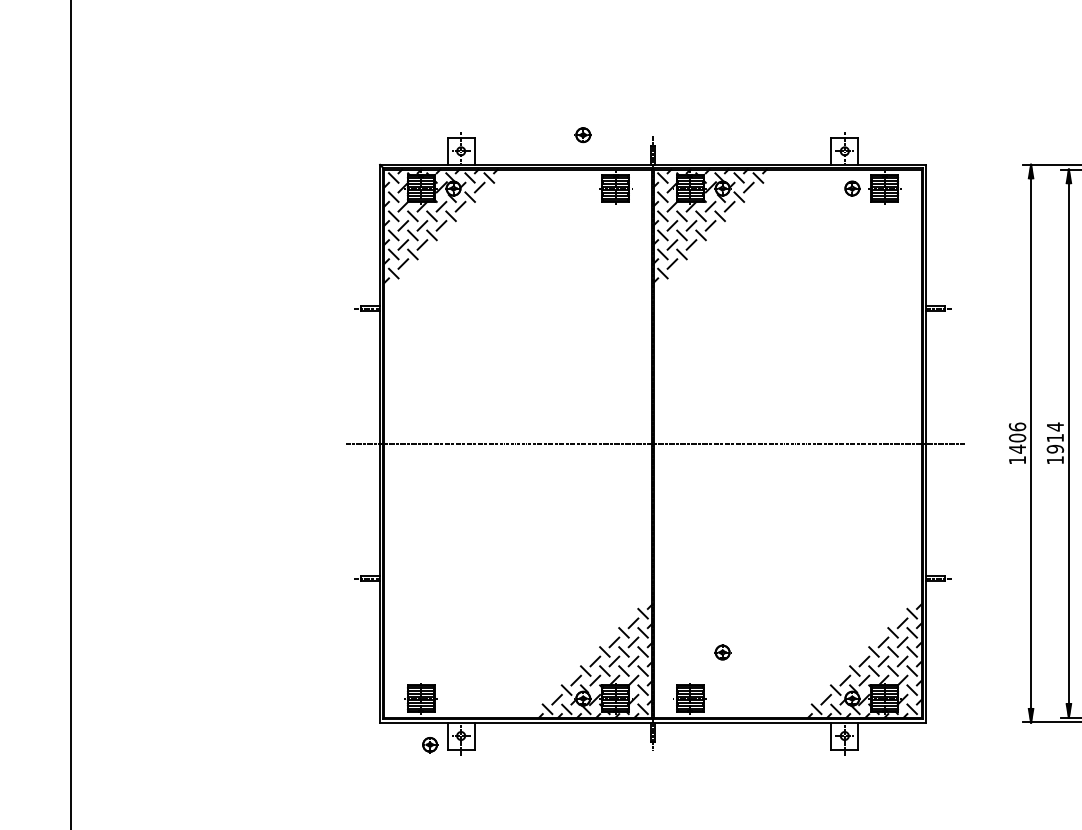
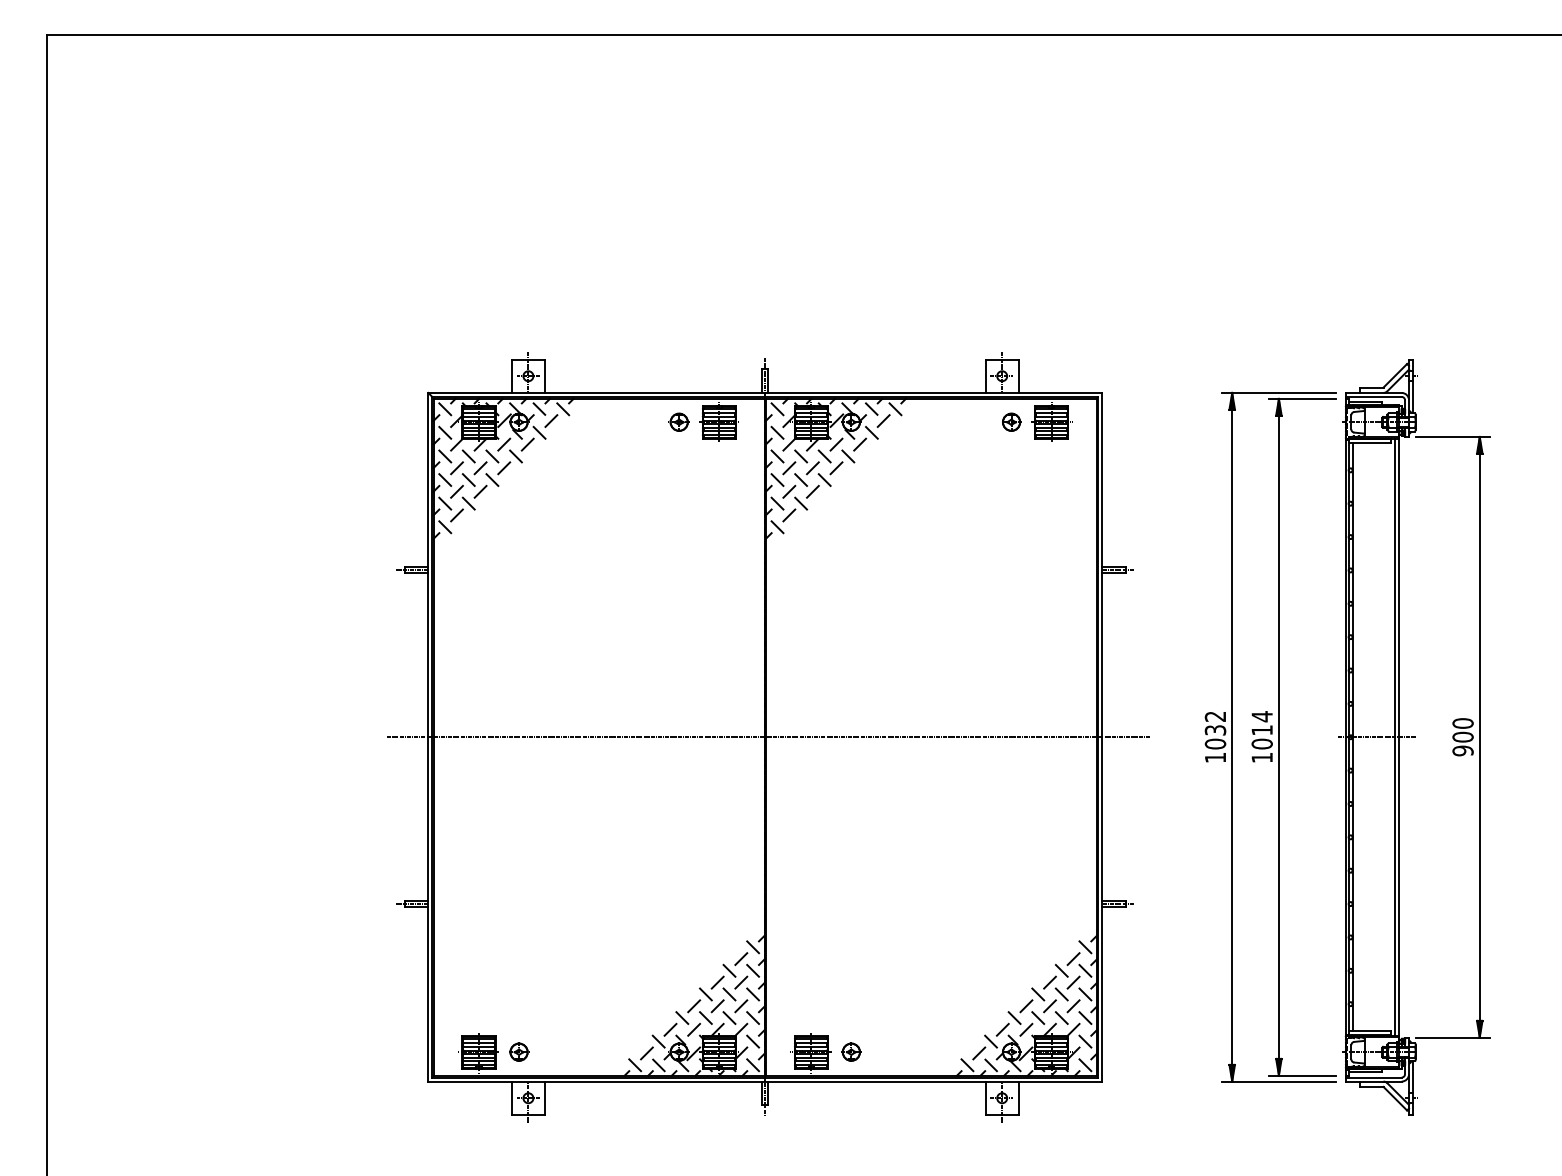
part: (582, 134) -> (678, 421), moved
text: (1017, 438) -> (1215, 730), 1406 -> 1032
text: (1054, 448) -> (1261, 743), 1914 -> 1014
part: (722, 651) -> (851, 1051), moved
part: (430, 744) -> (519, 1051), moved

